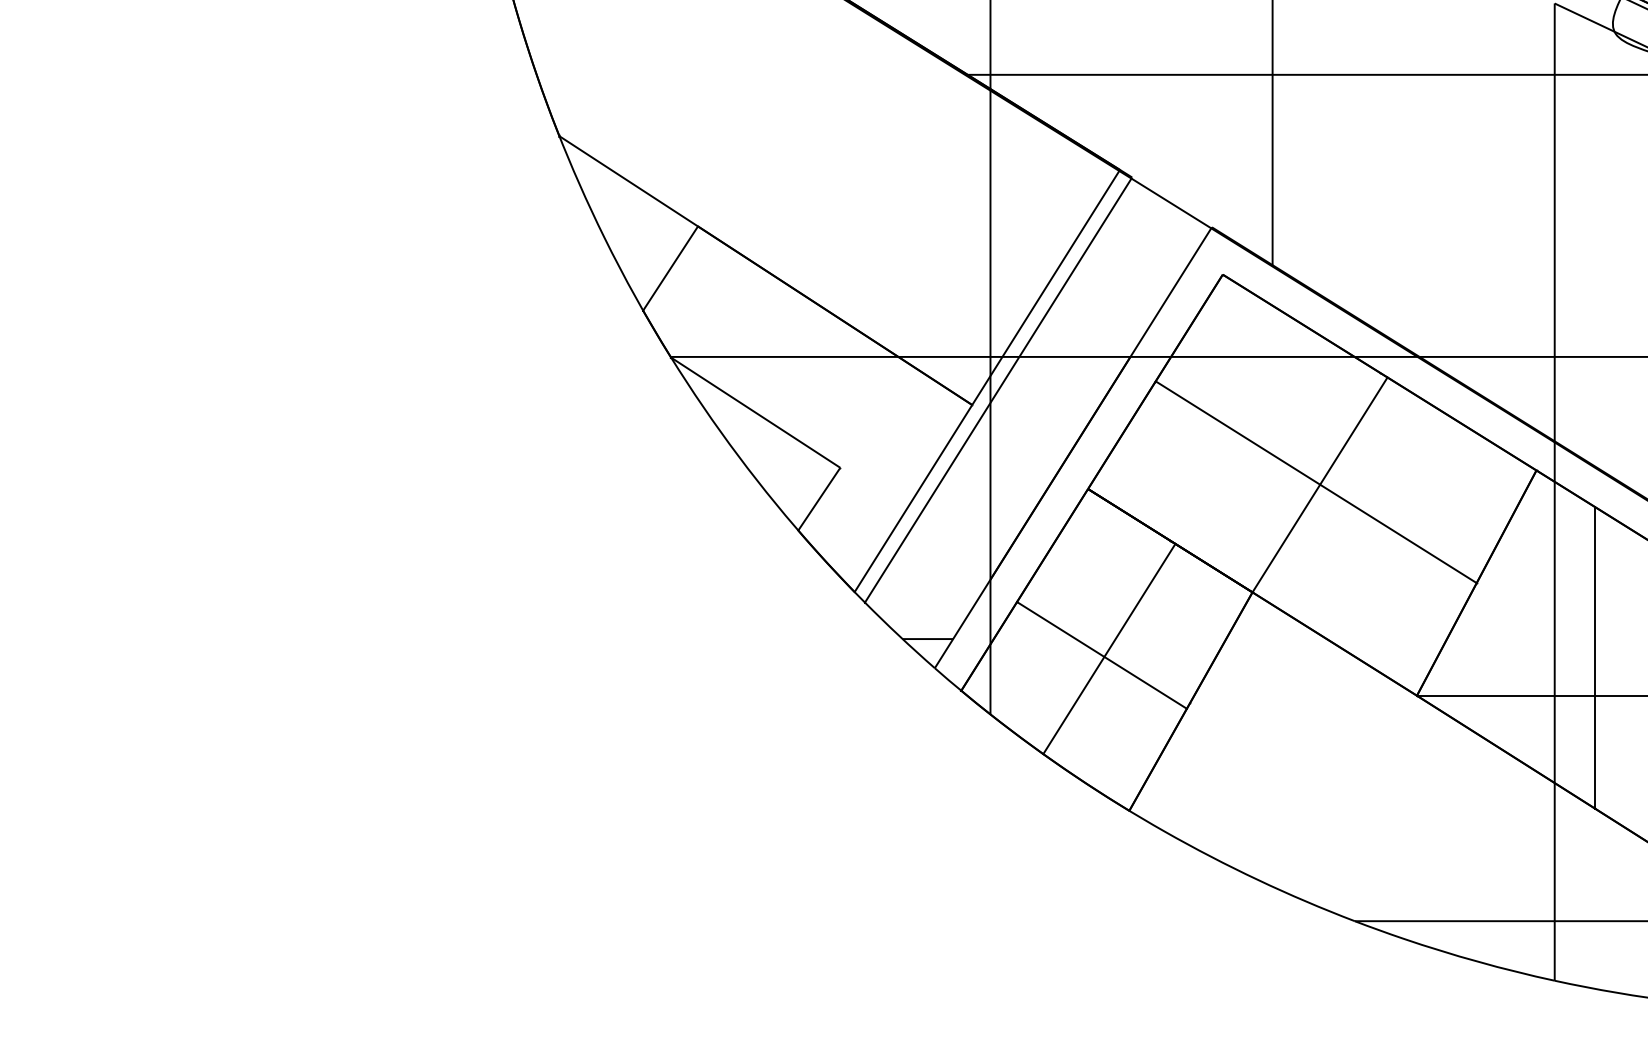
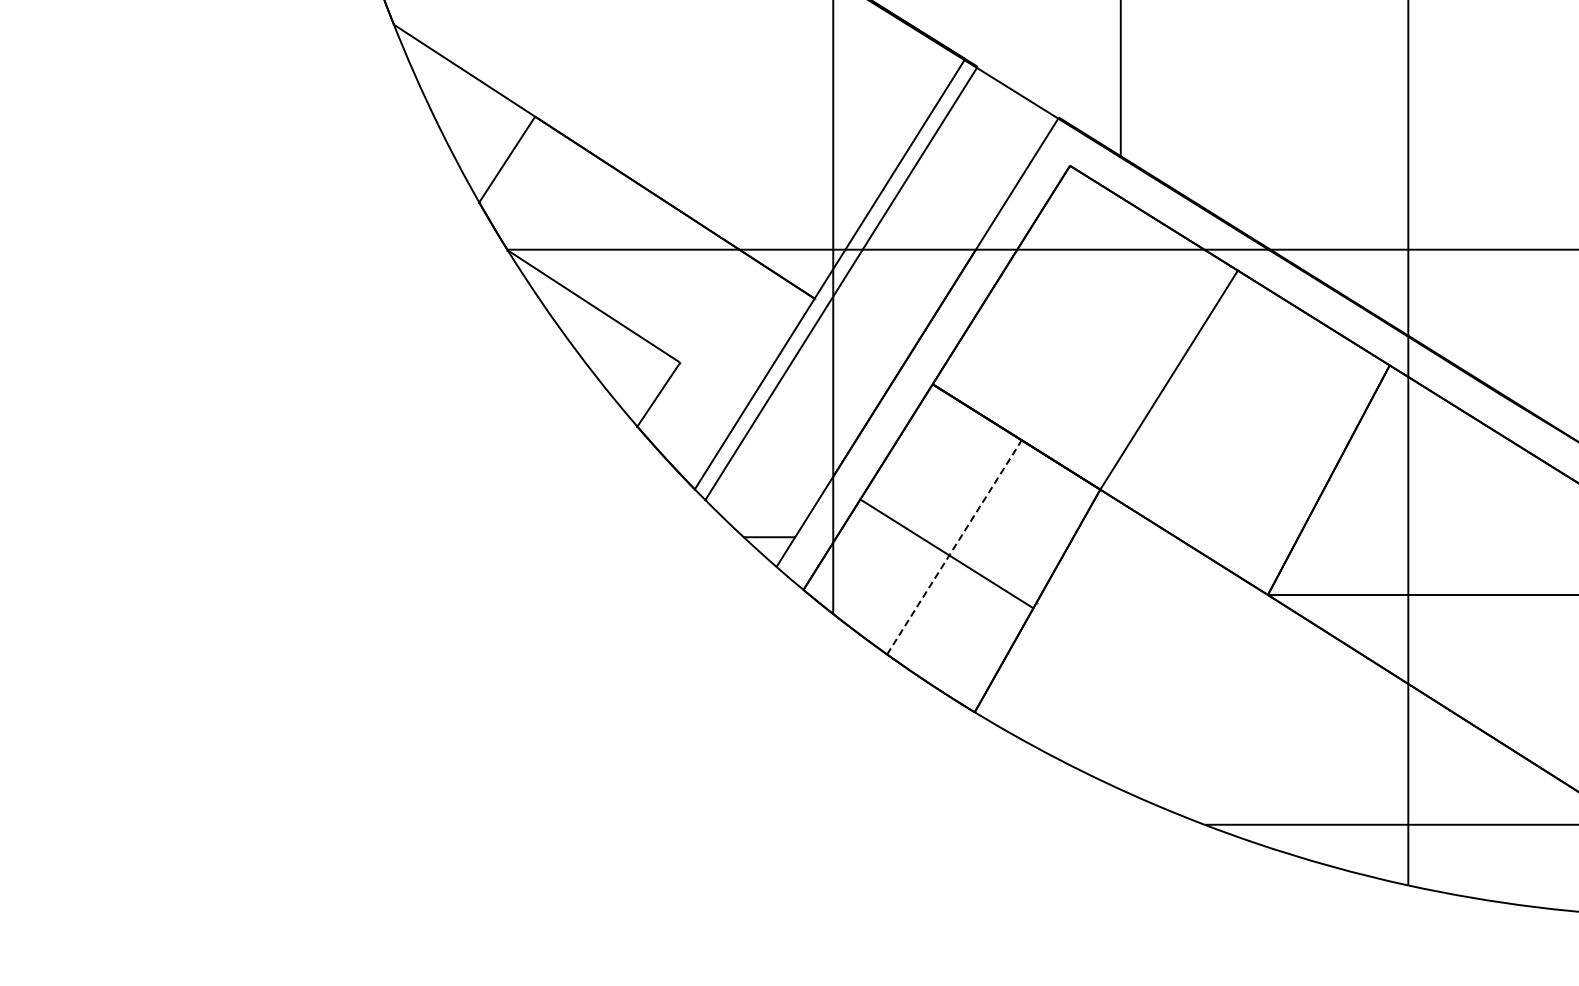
line: (1315, 482) -> (1164, 377), removed
line: (1109, 648) -> (954, 546), solid -> dashed
line: (1595, 657) -> (1449, 556), removed

